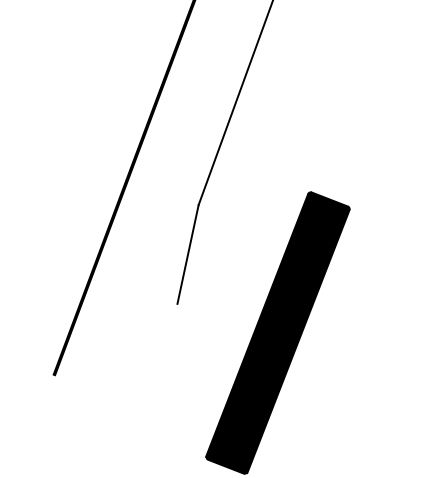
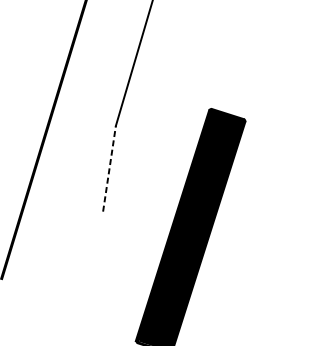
line: (188, 254) -> (109, 168), solid -> dashed

